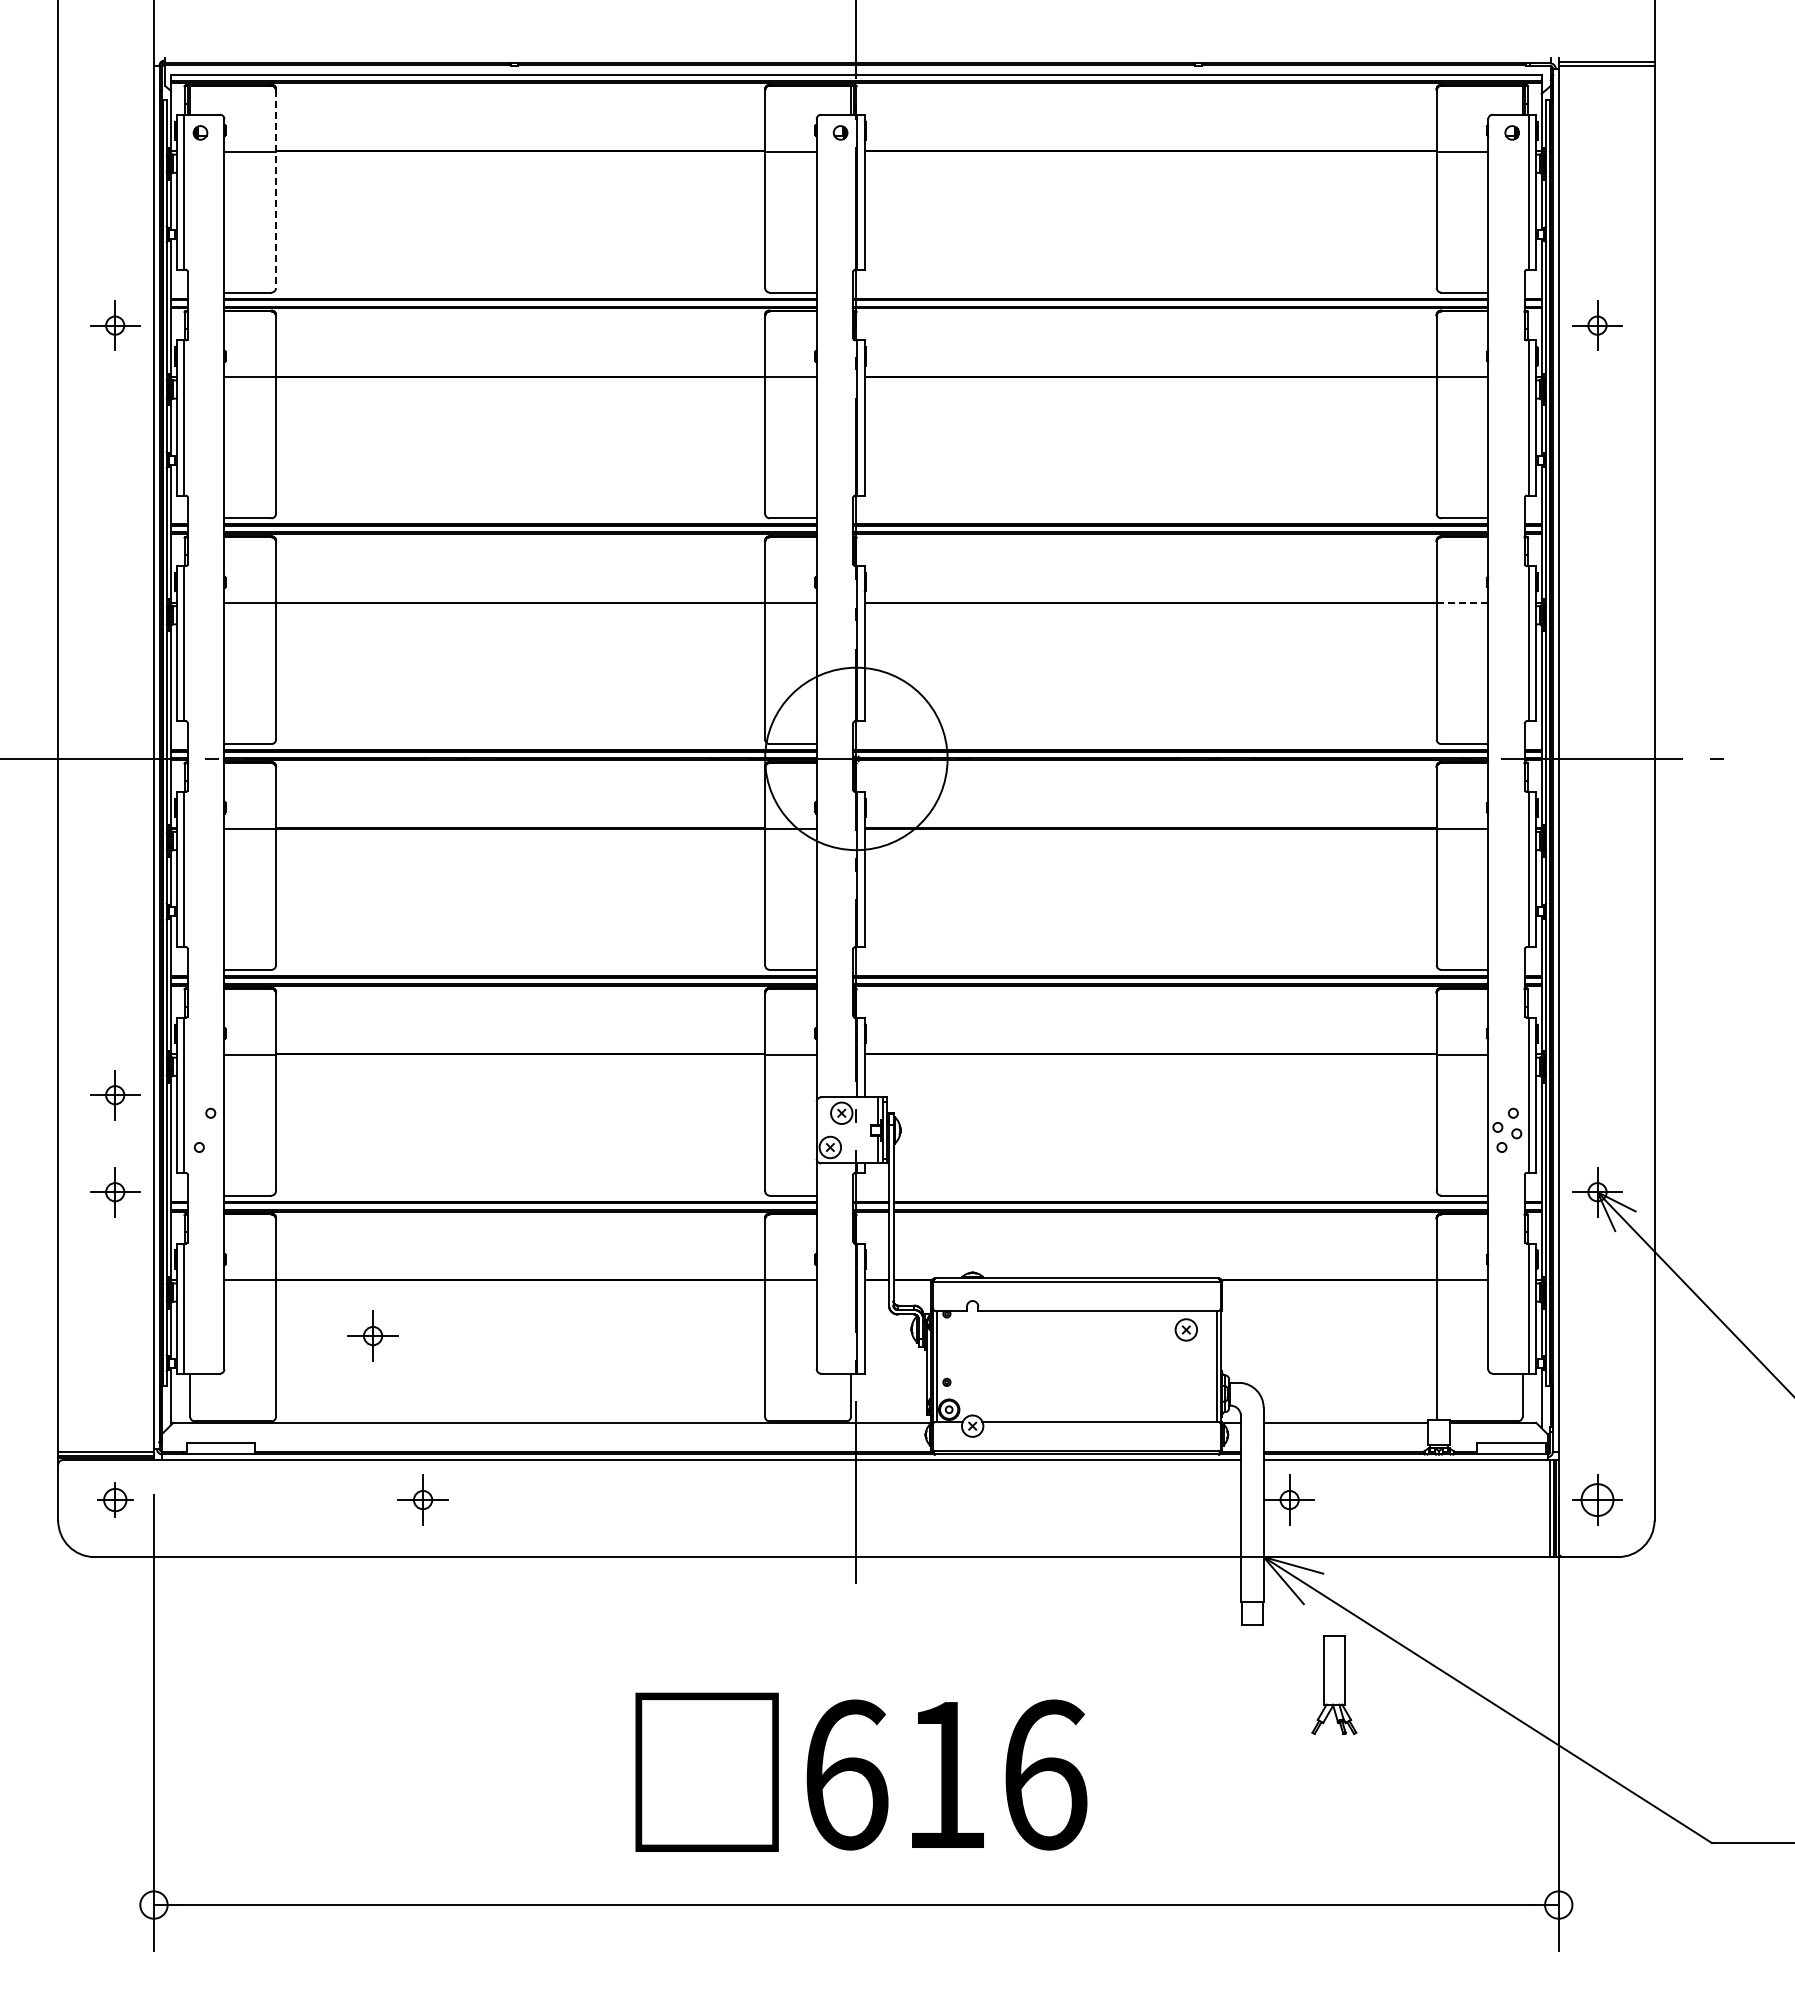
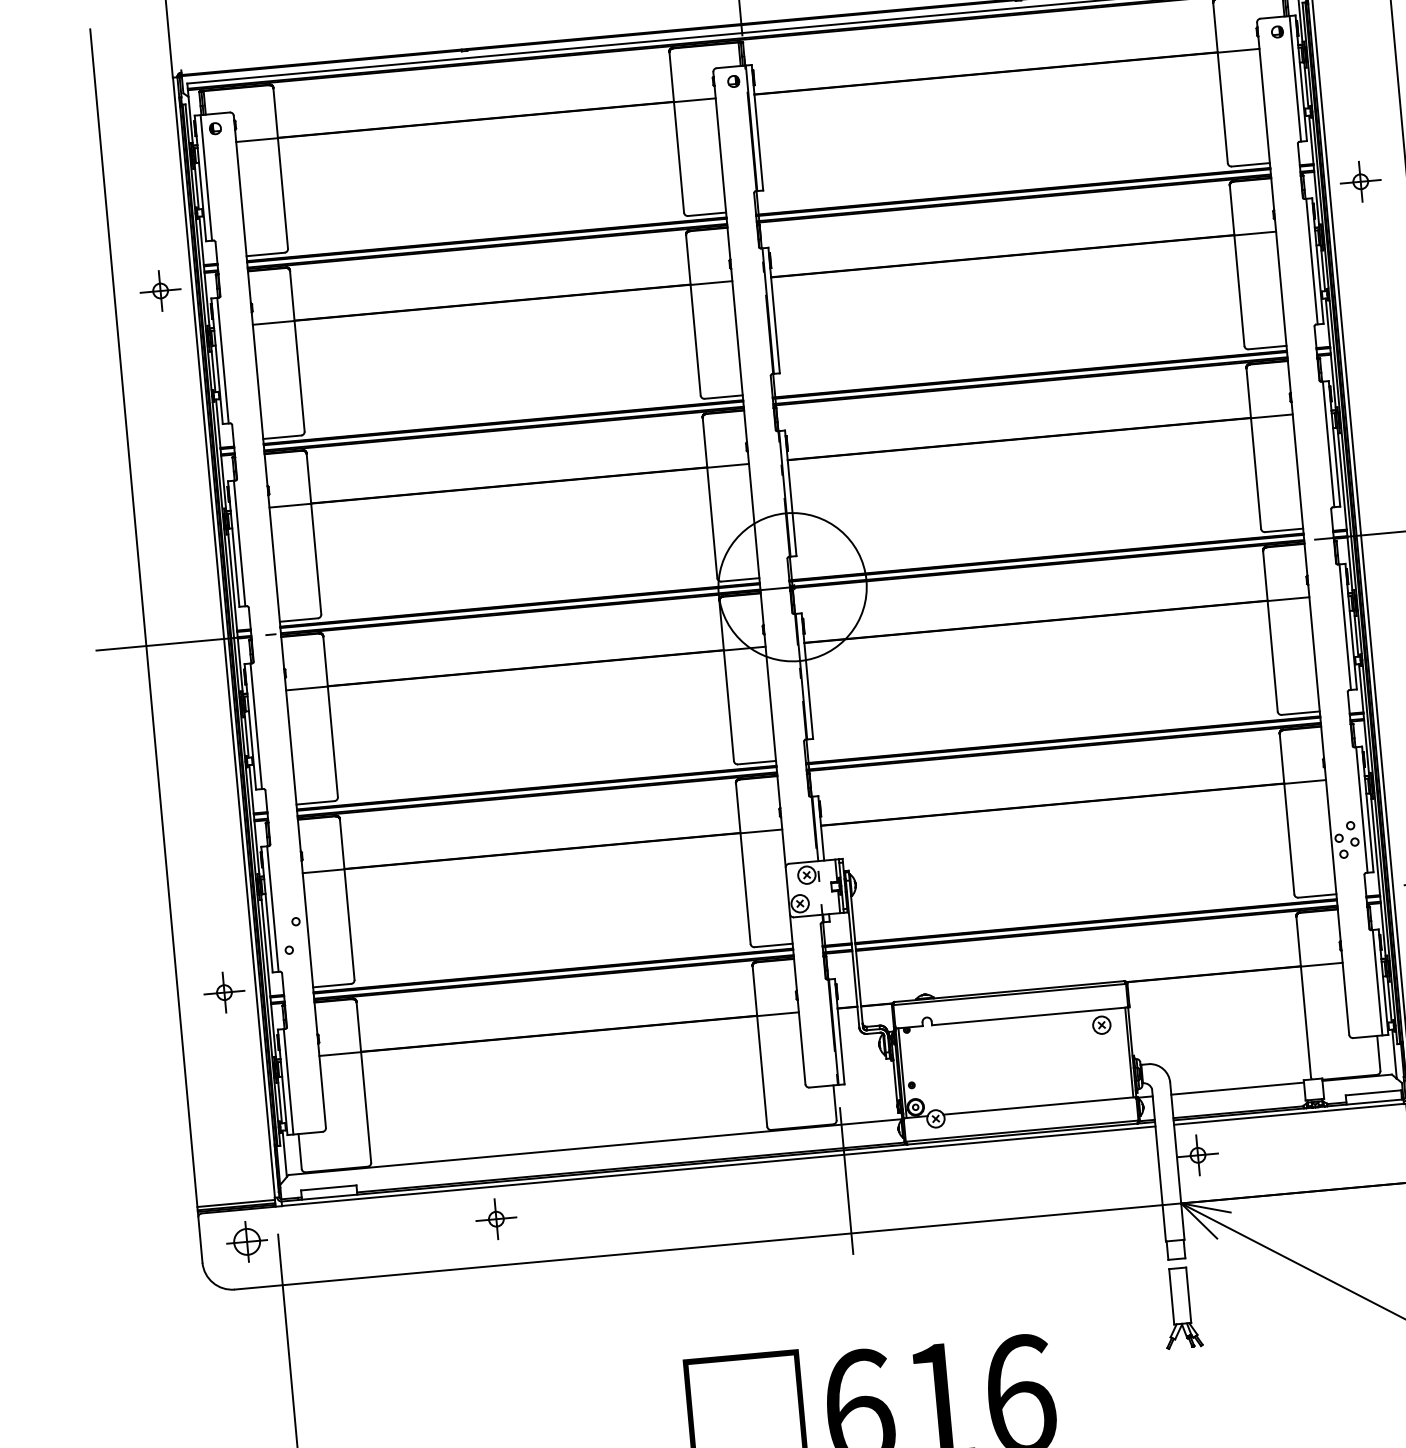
line: (276, 189) -> (281, 168), dashed -> solid
line: (1462, 603) -> (1271, 416), dashed -> solid
part: (115, 1095) -> (217, 914), removed
part: (372, 1335) -> (443, 1089), removed
part: (115, 1499) -> (247, 1241), size x1.43
part: (1334, 1685) -> (1181, 1308), moved

